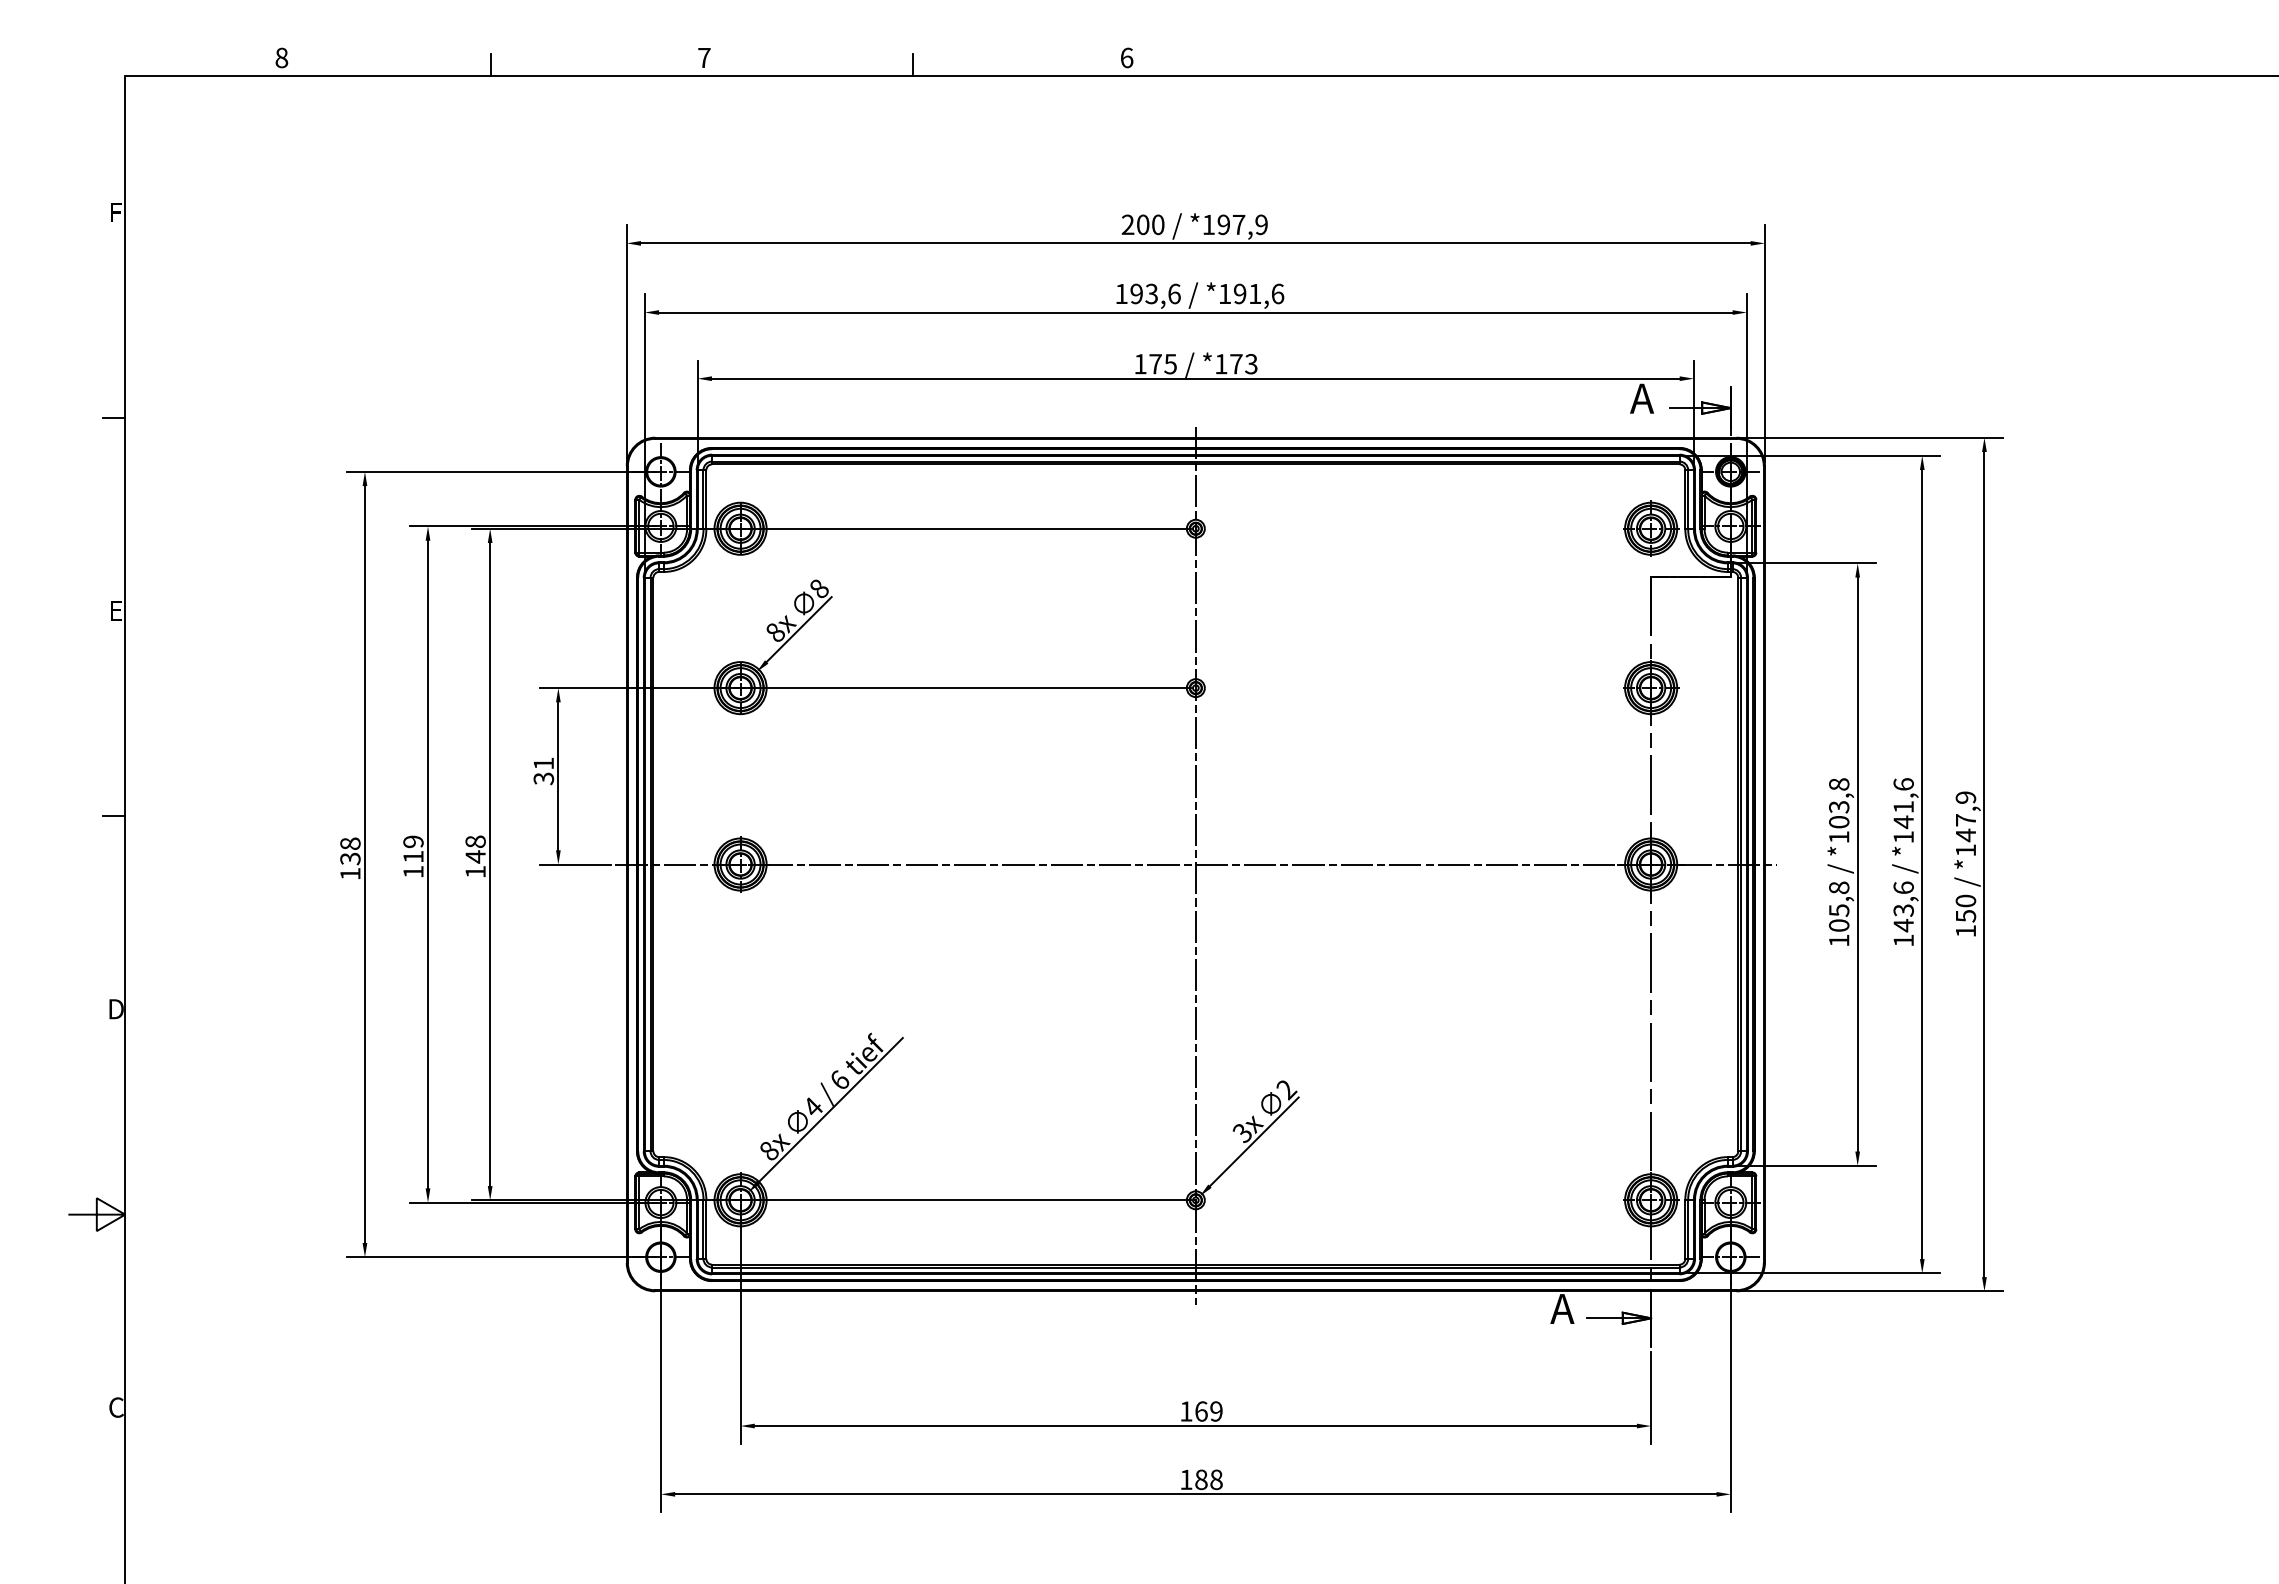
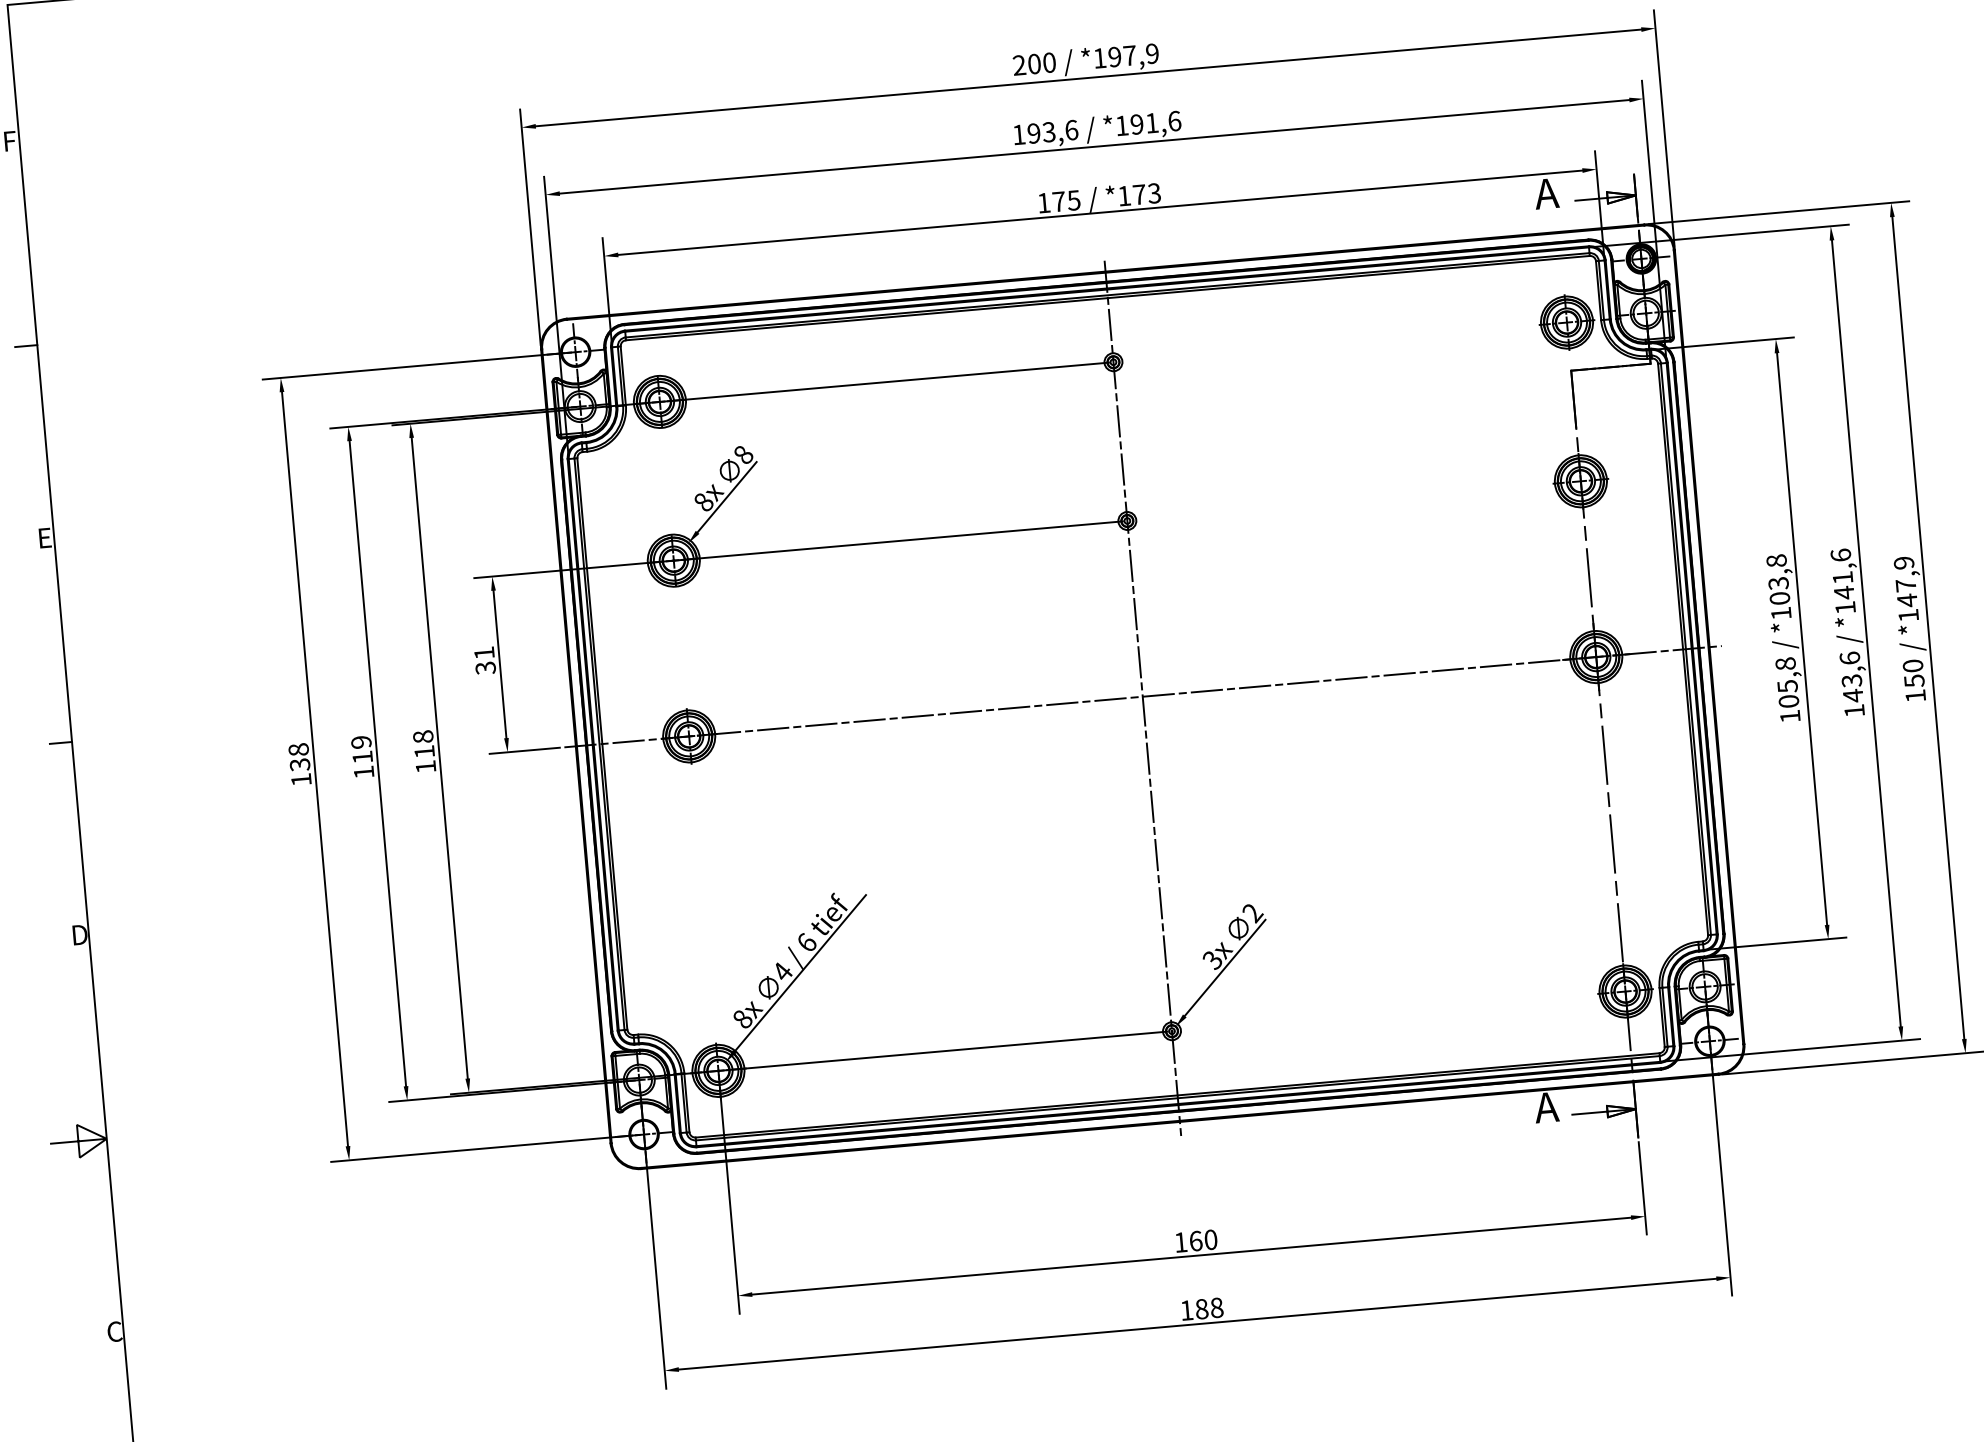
text: (475, 856) -> (424, 751), 148 -> 118
text: (1216, 1411) -> (1210, 1239), 169 -> 160

